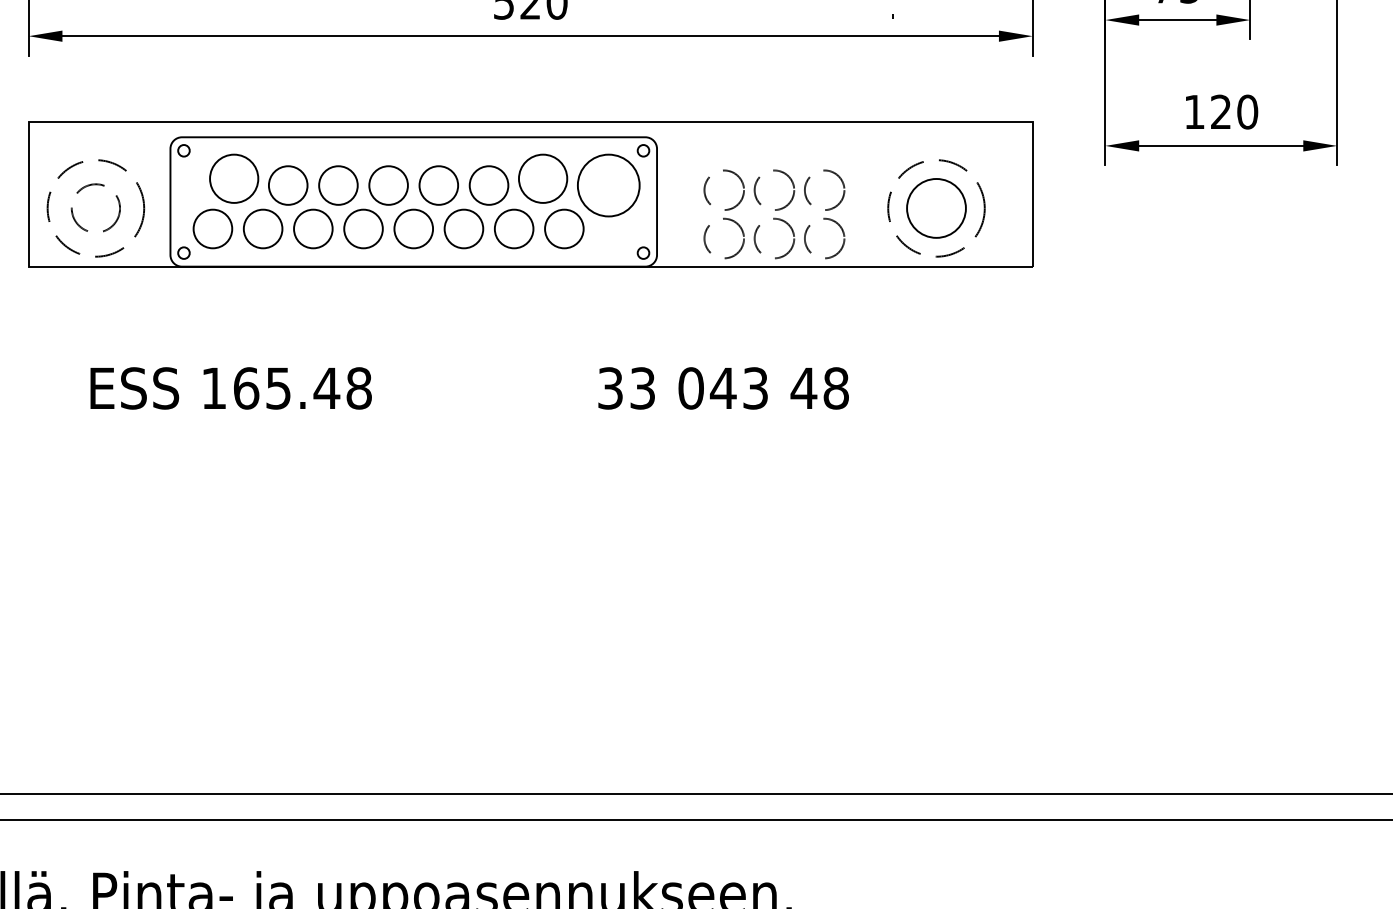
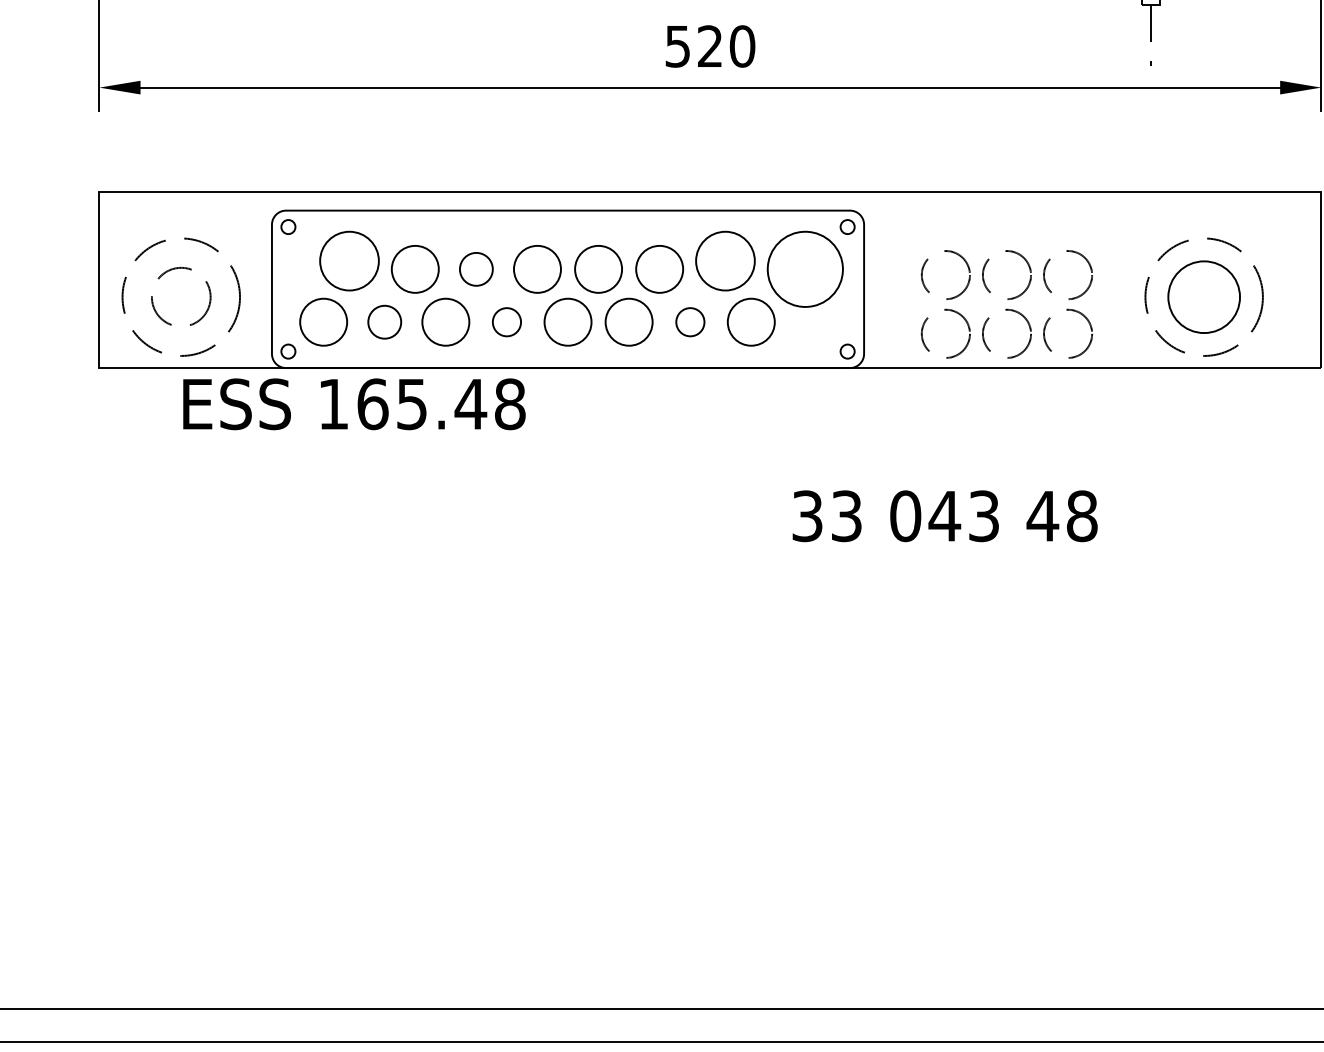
circle: (338, 185) -> (476, 269), size x0.7
circle: (262, 228) -> (383, 321), size x0.7
circle: (363, 228) -> (506, 321), size x0.6
circle: (514, 228) -> (690, 321), size x0.6
text: (230, 388) -> (353, 404), moved

